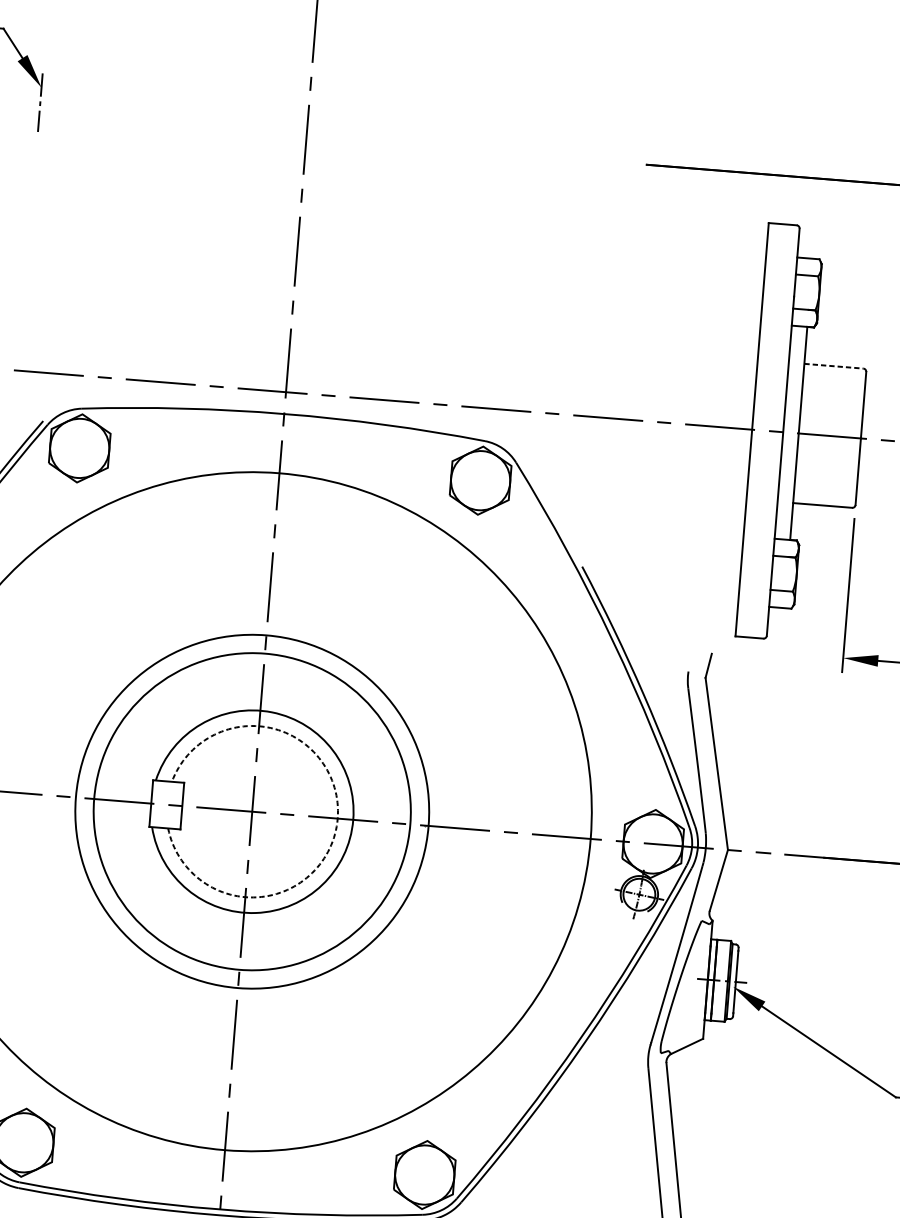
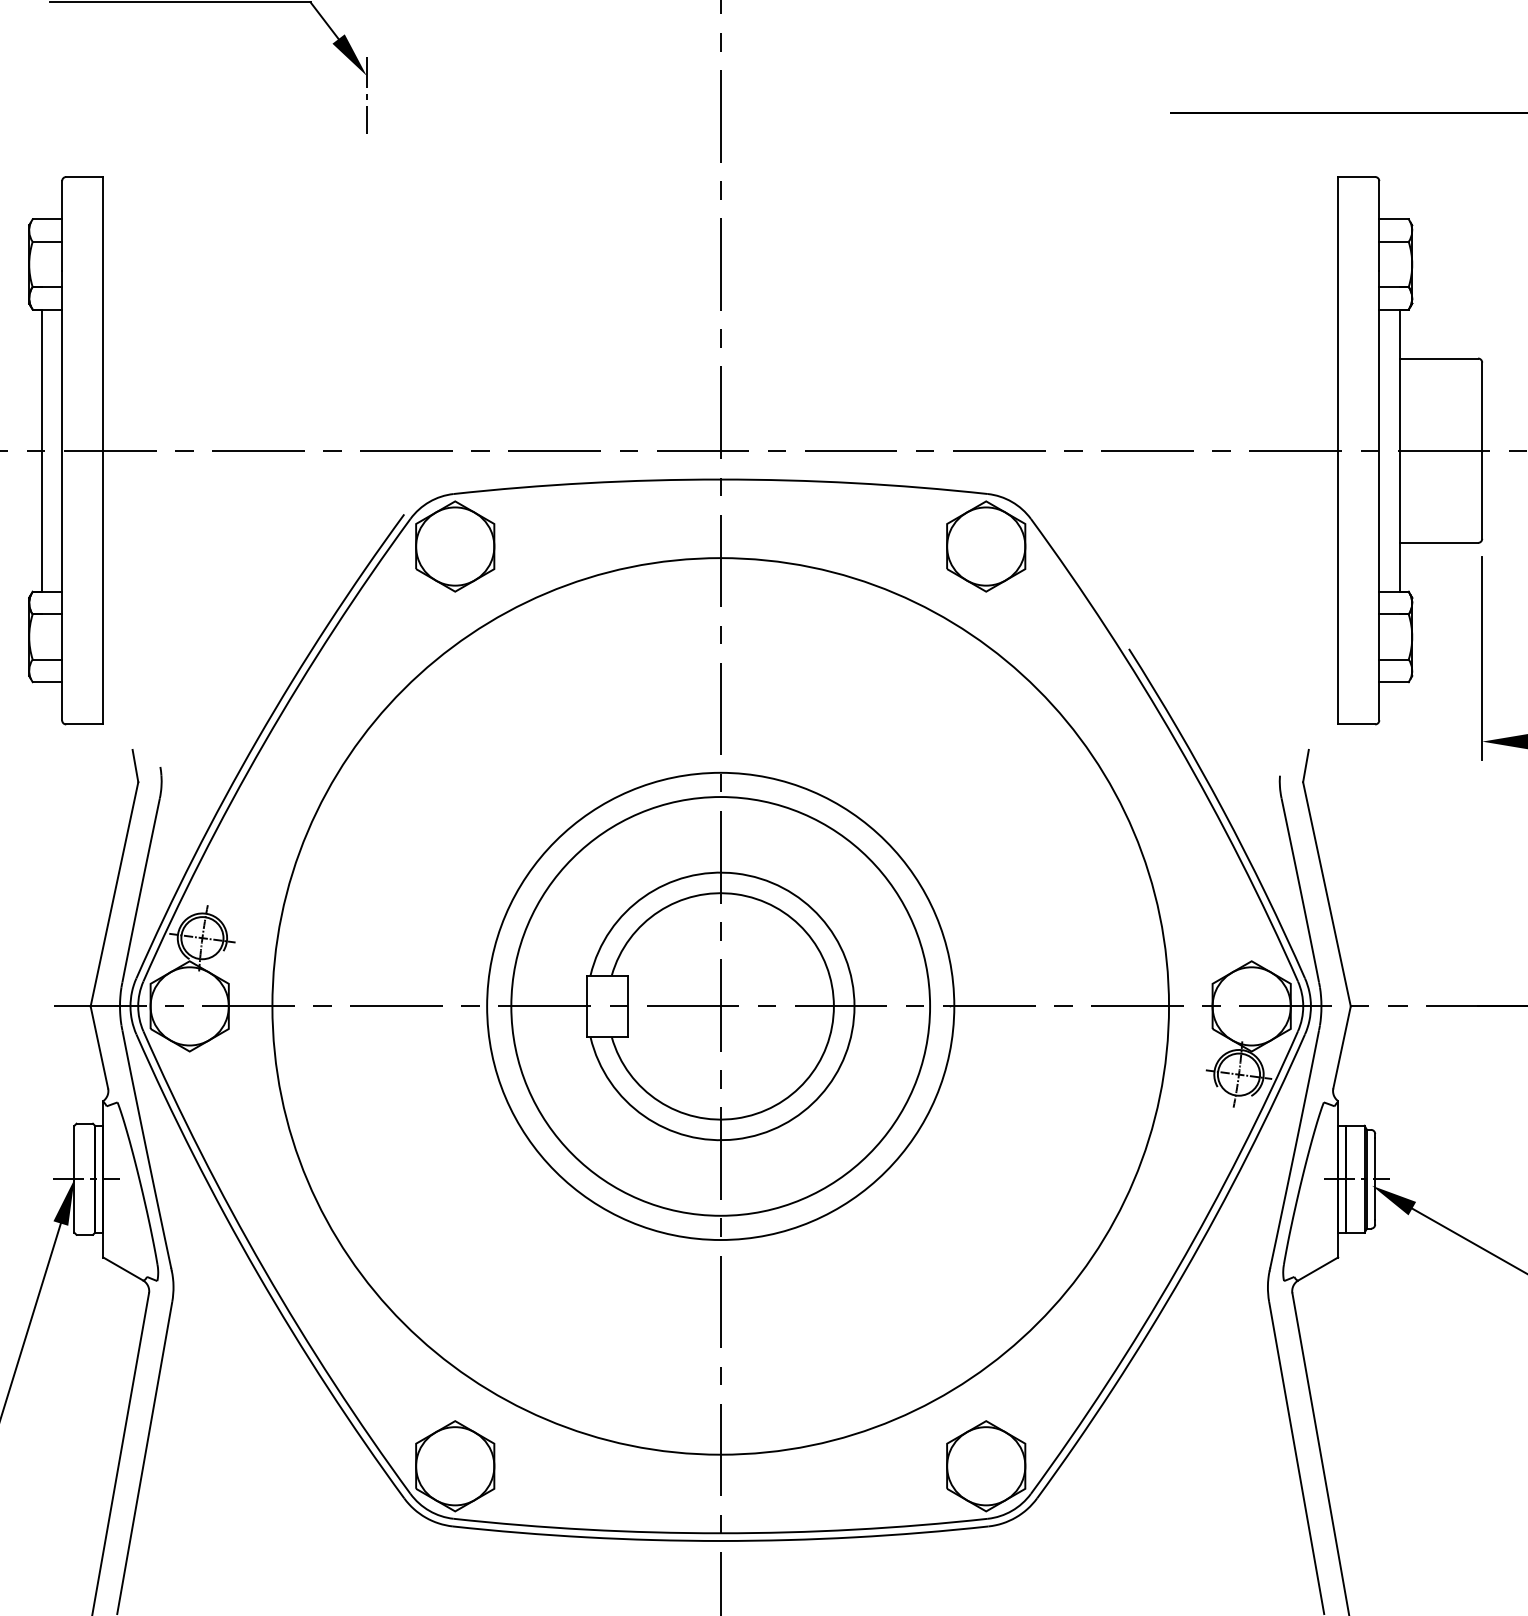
line: (834, 366) -> (1439, 358), dashed -> solid
arc: (337, 818) -> (833, 1006), dashed -> solid

